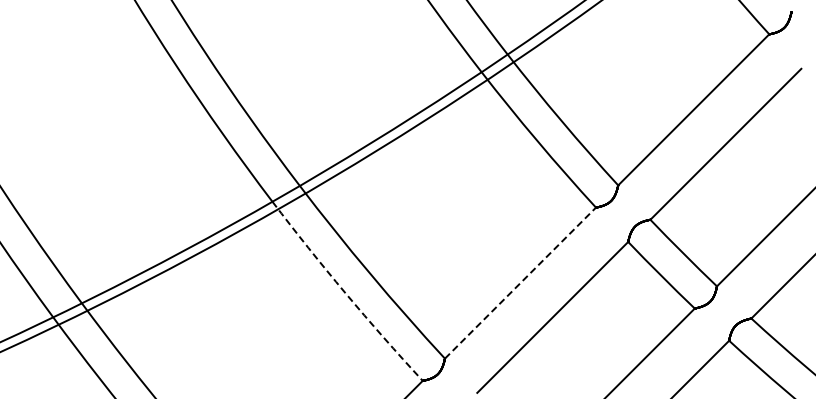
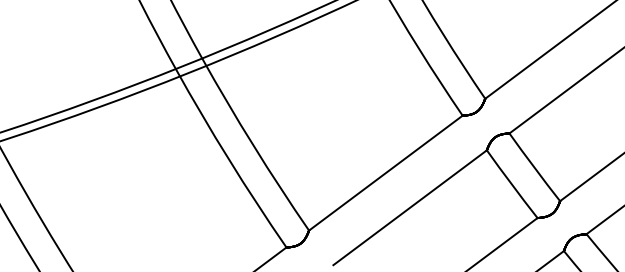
line: (520, 283) -> (385, 173), dashed -> solid
arc: (345, 293) -> (229, 159), dashed -> solid

